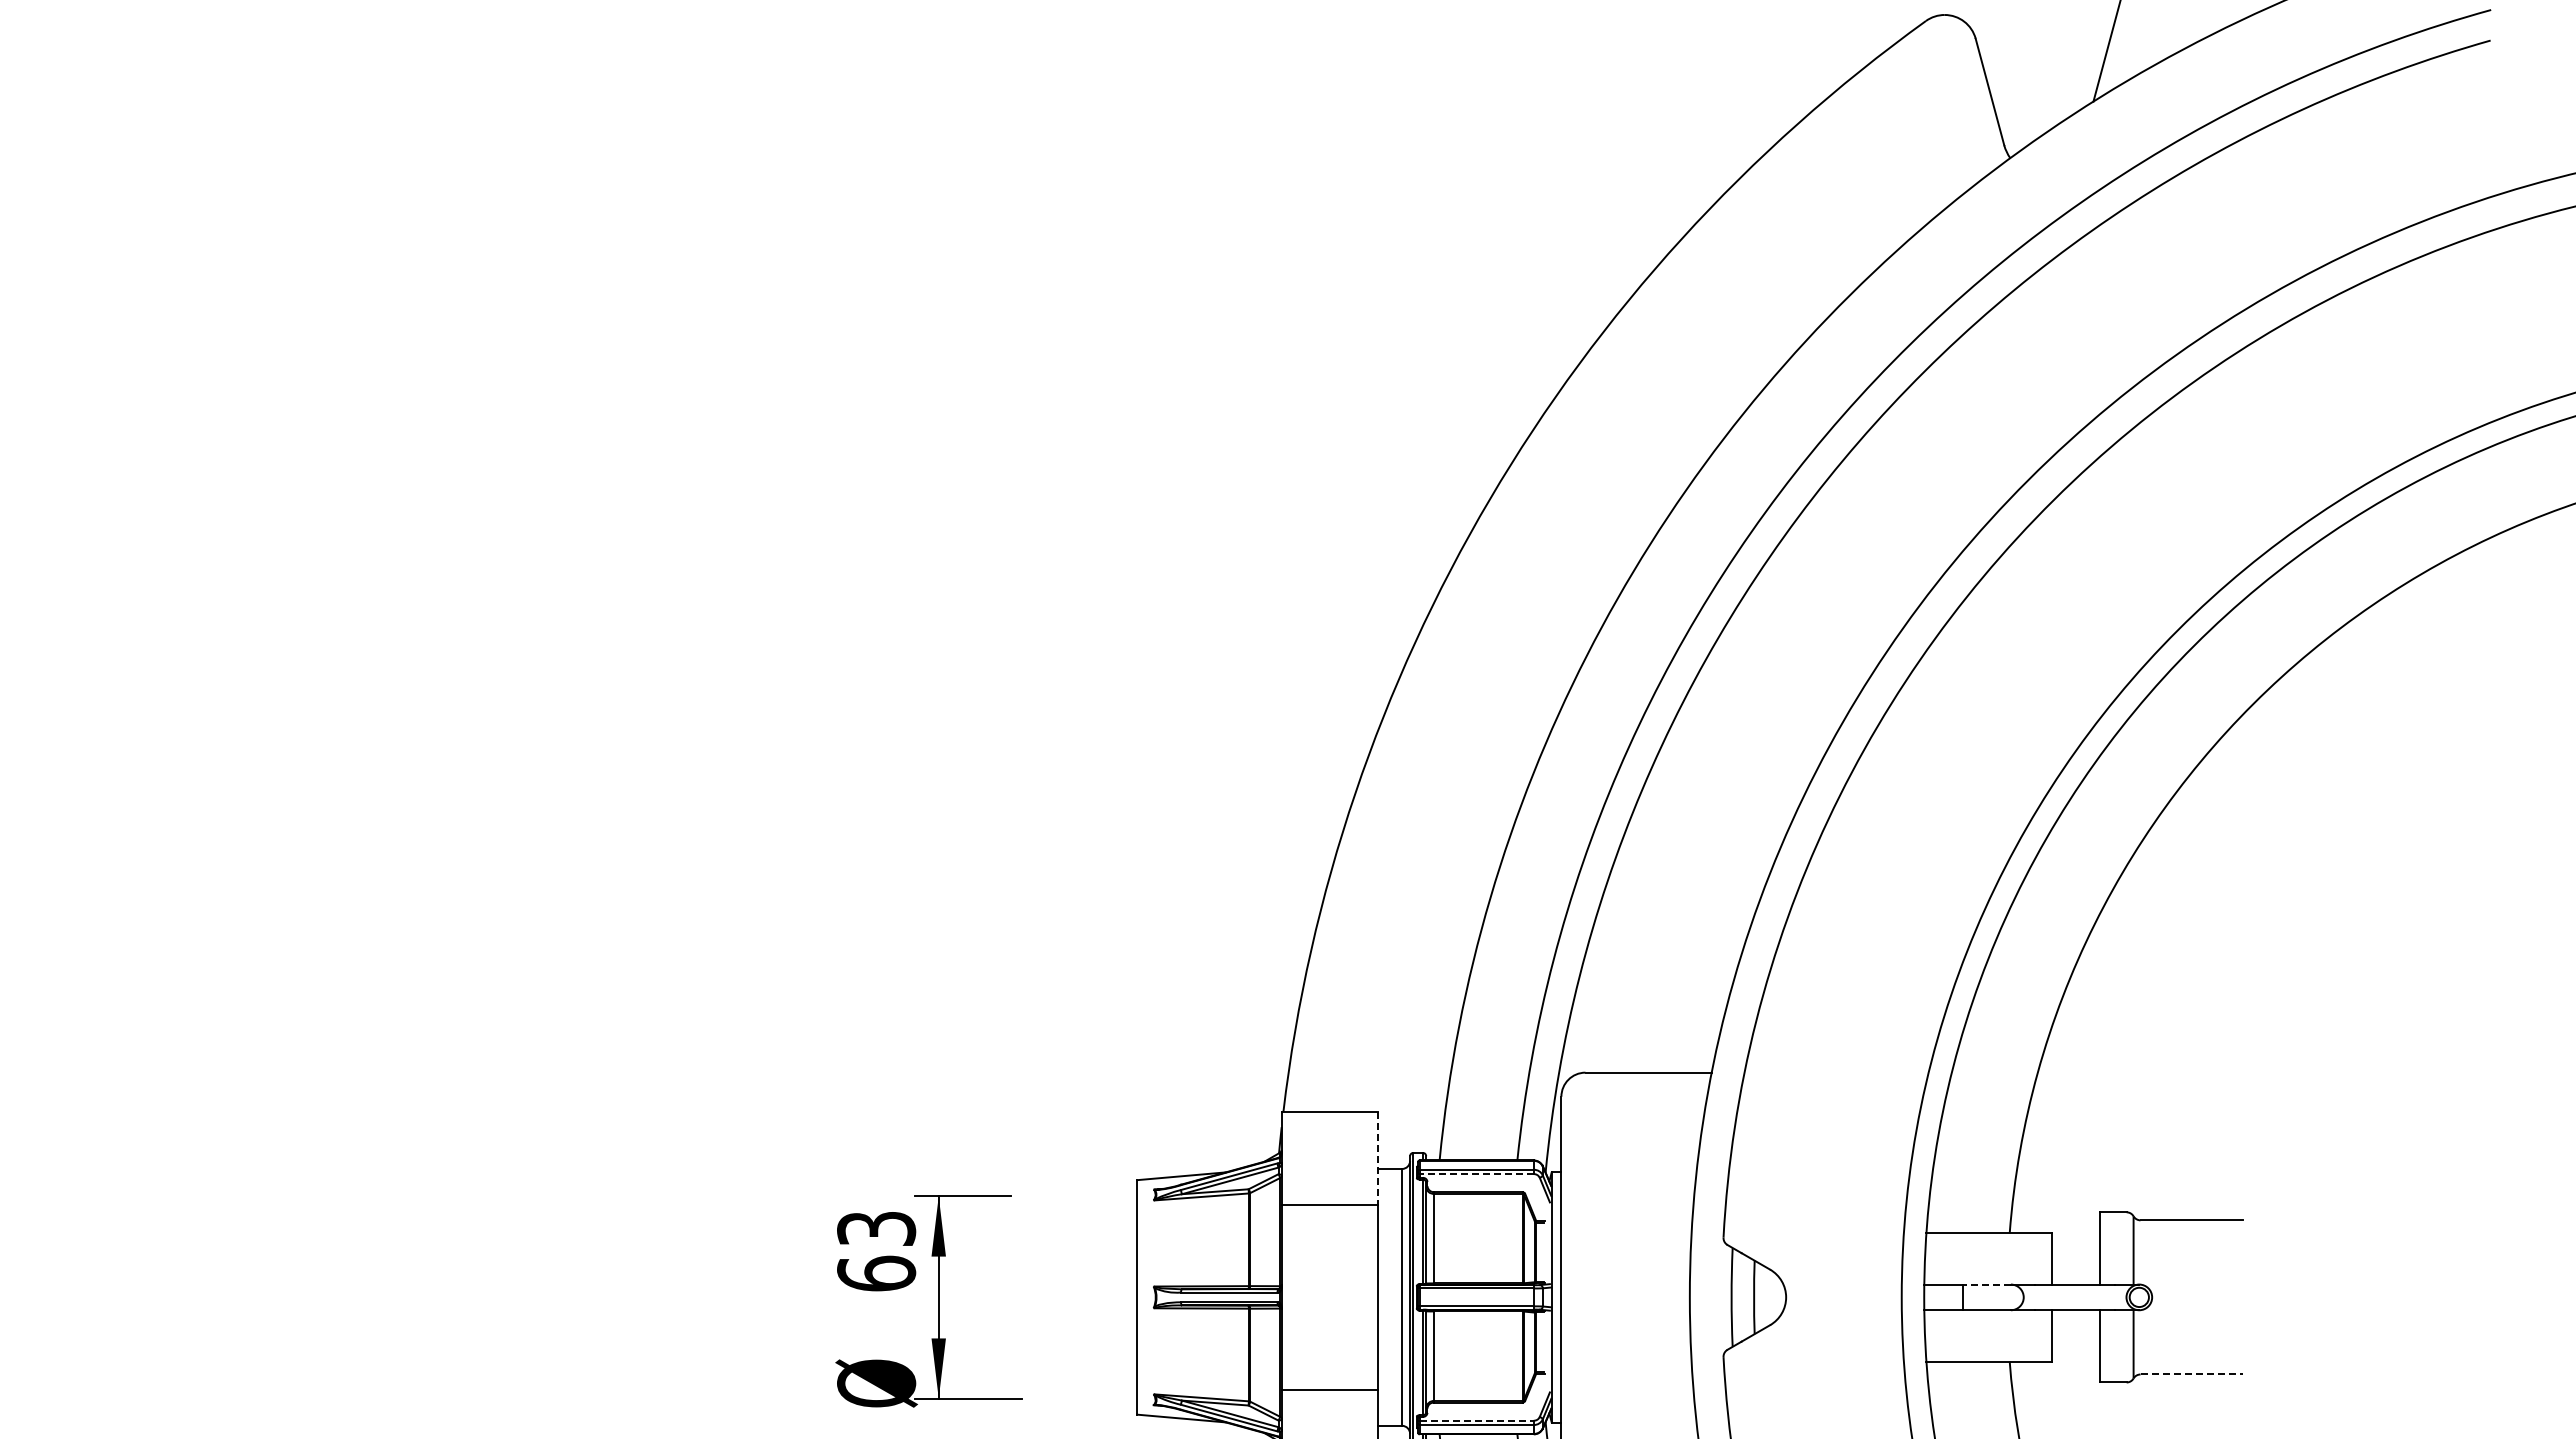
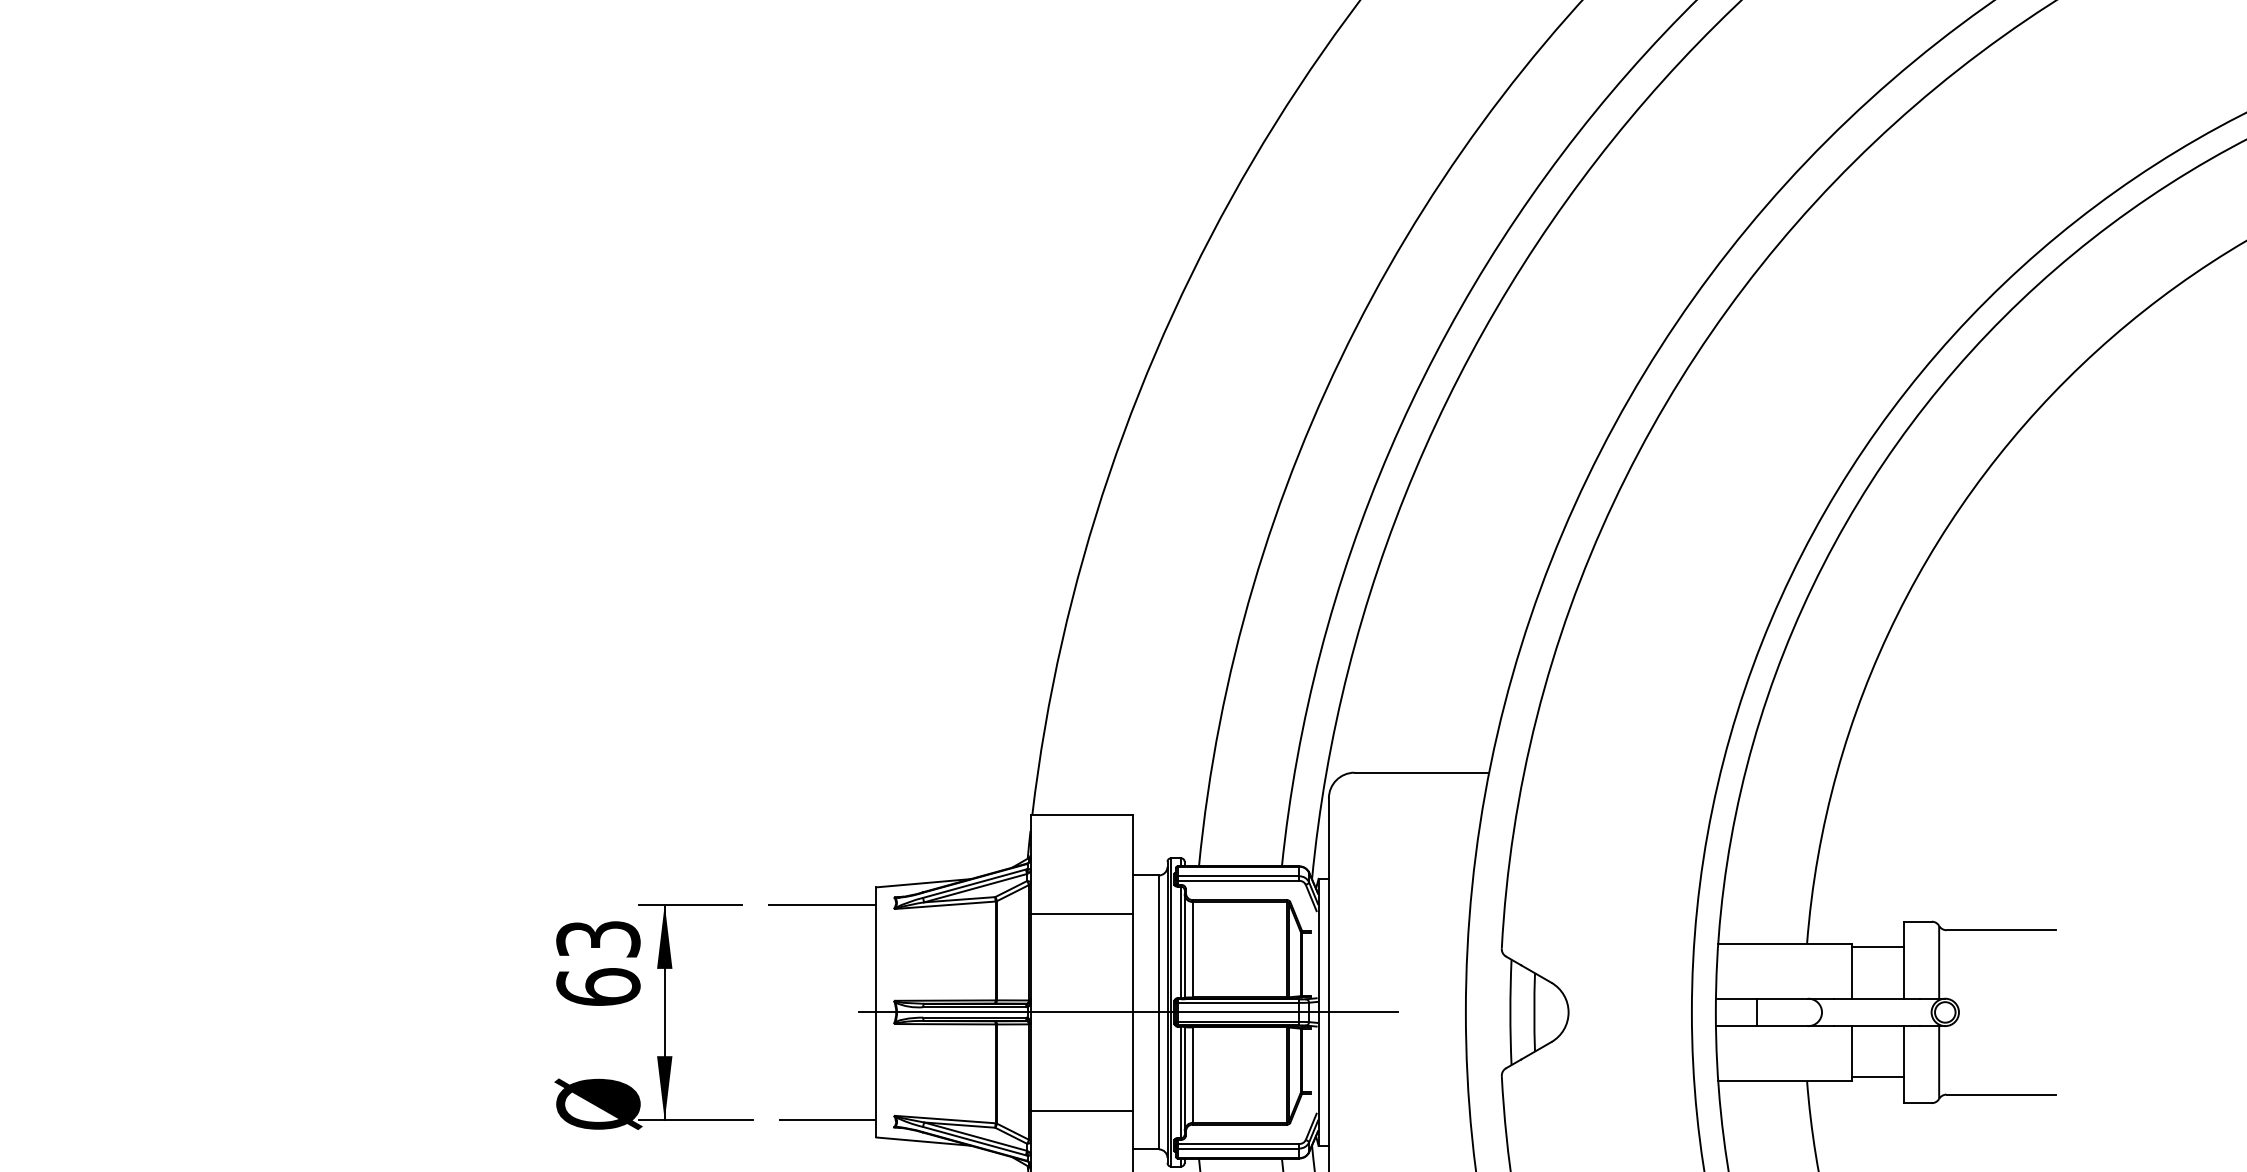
line: (1378, 1158) -> (1133, 864), dashed -> solid
line: (1476, 1174) -> (1238, 881), dashed -> solid
line: (1086, 1196) -> (822, 904), added
line: (2076, 1236) -> (1878, 947), added
line: (1986, 1284) -> (1782, 998), dashed -> solid
line: (1373, 1297) -> (1128, 1012), added
line: (2076, 1358) -> (1878, 1077), added
line: (2192, 1374) -> (2002, 1094), dashed -> solid
line: (1091, 1398) -> (827, 1120), added
line: (1477, 1420) -> (1239, 1143), dashed -> solid

